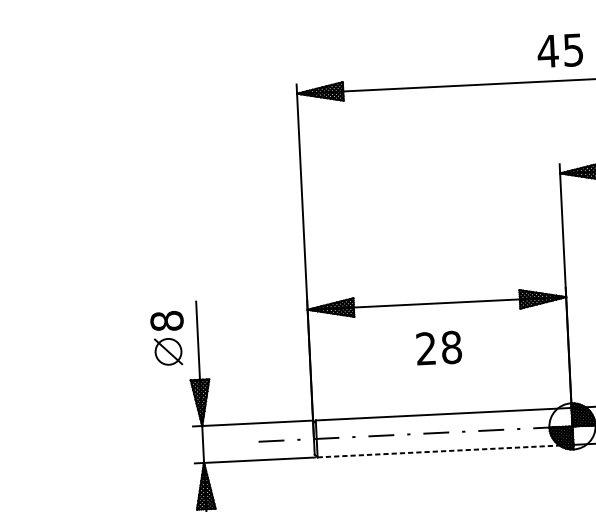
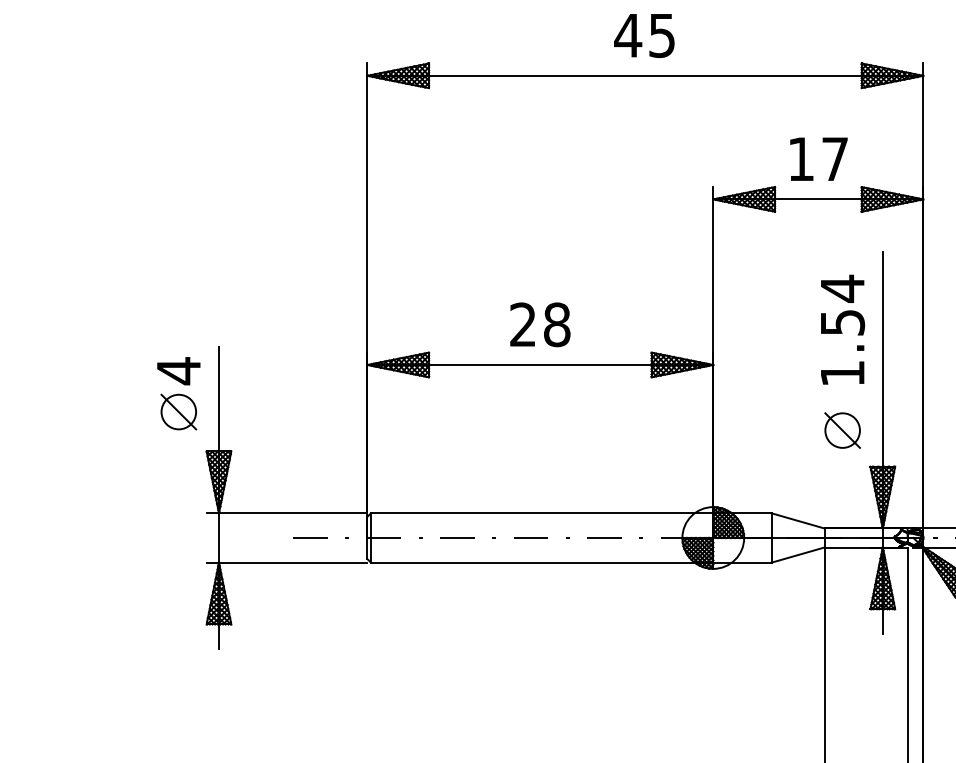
text: (560, 51) -> (644, 36), moved
text: (166, 321) -> (178, 371), 8 -> 4
text: (439, 347) -> (540, 324), moved
line: (445, 450) -> (542, 562), dashed -> solid

